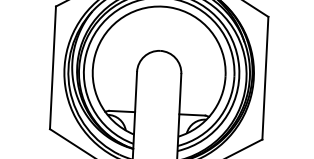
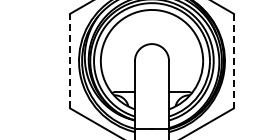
line: (53, 67) -> (70, 60), solid -> dashed
line: (264, 78) -> (233, 61), solid -> dashed

